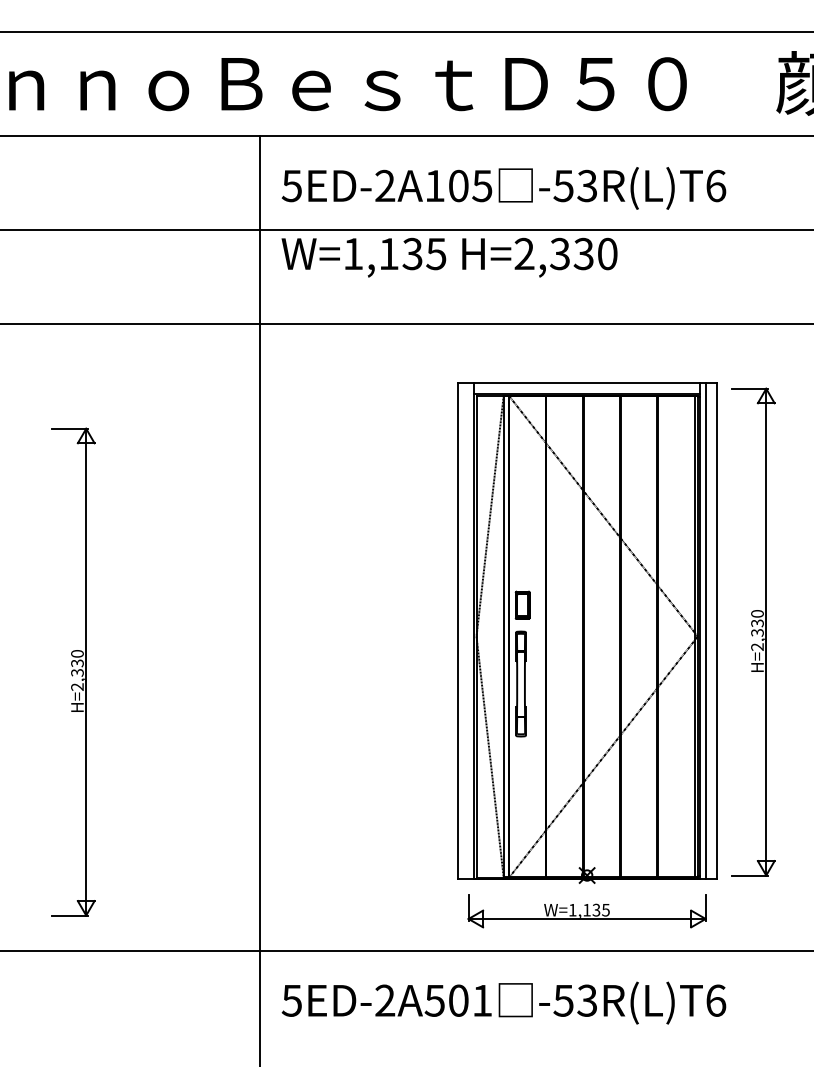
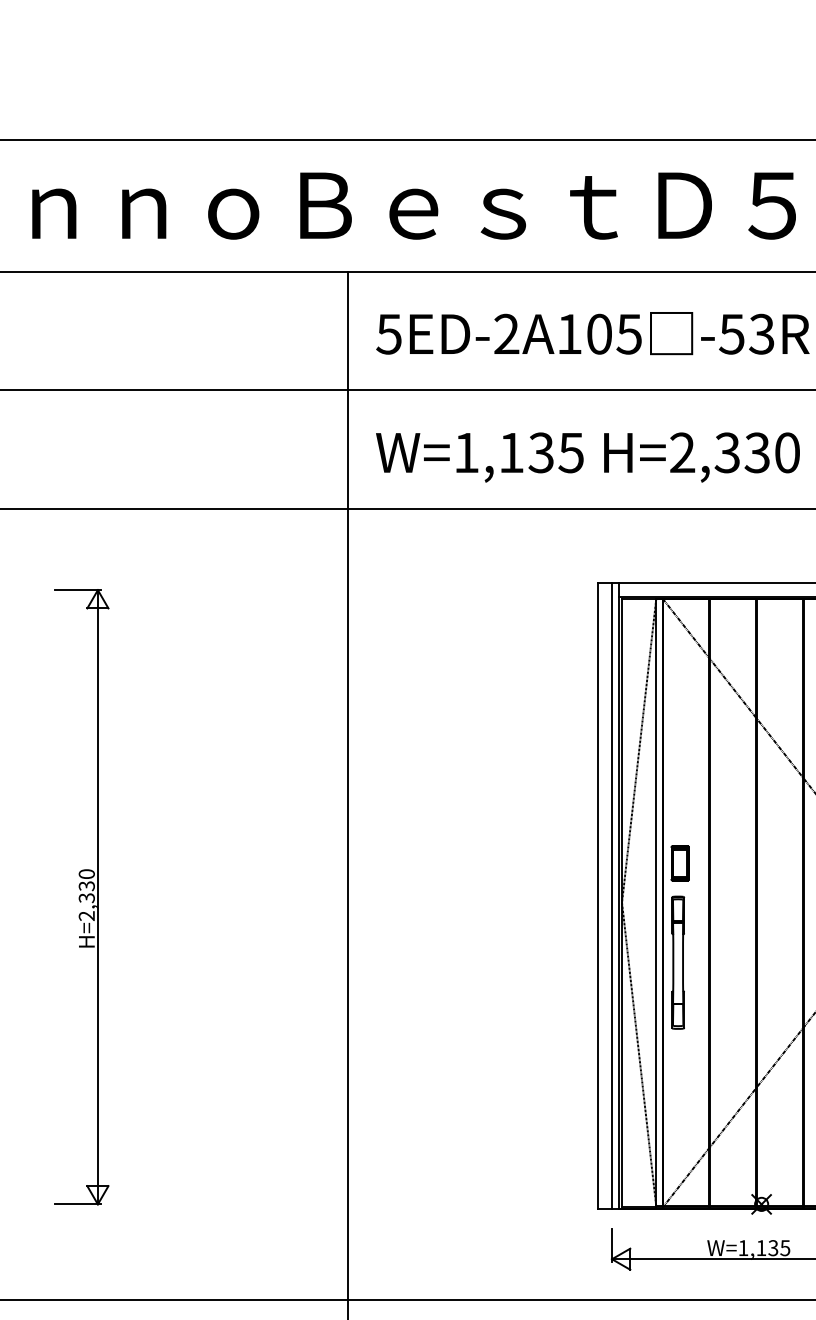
text: (449, 257) -> (587, 457), moved
line: (468, 631) -> (611, 896), added
part: (73, 671) -> (81, 896), moved

